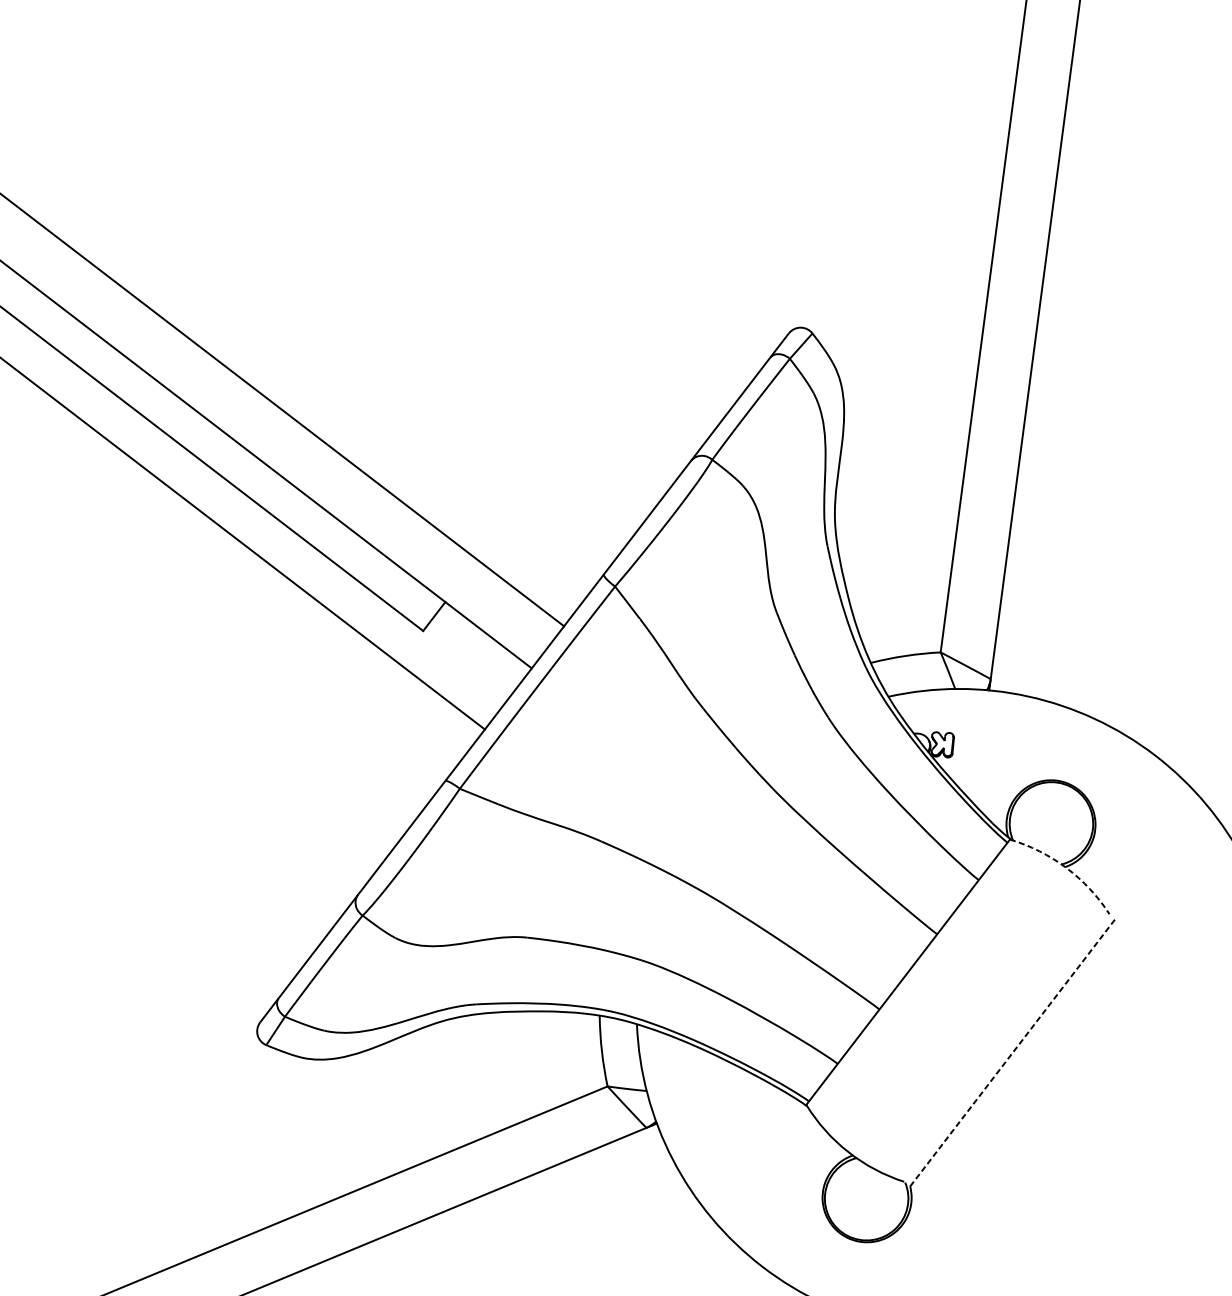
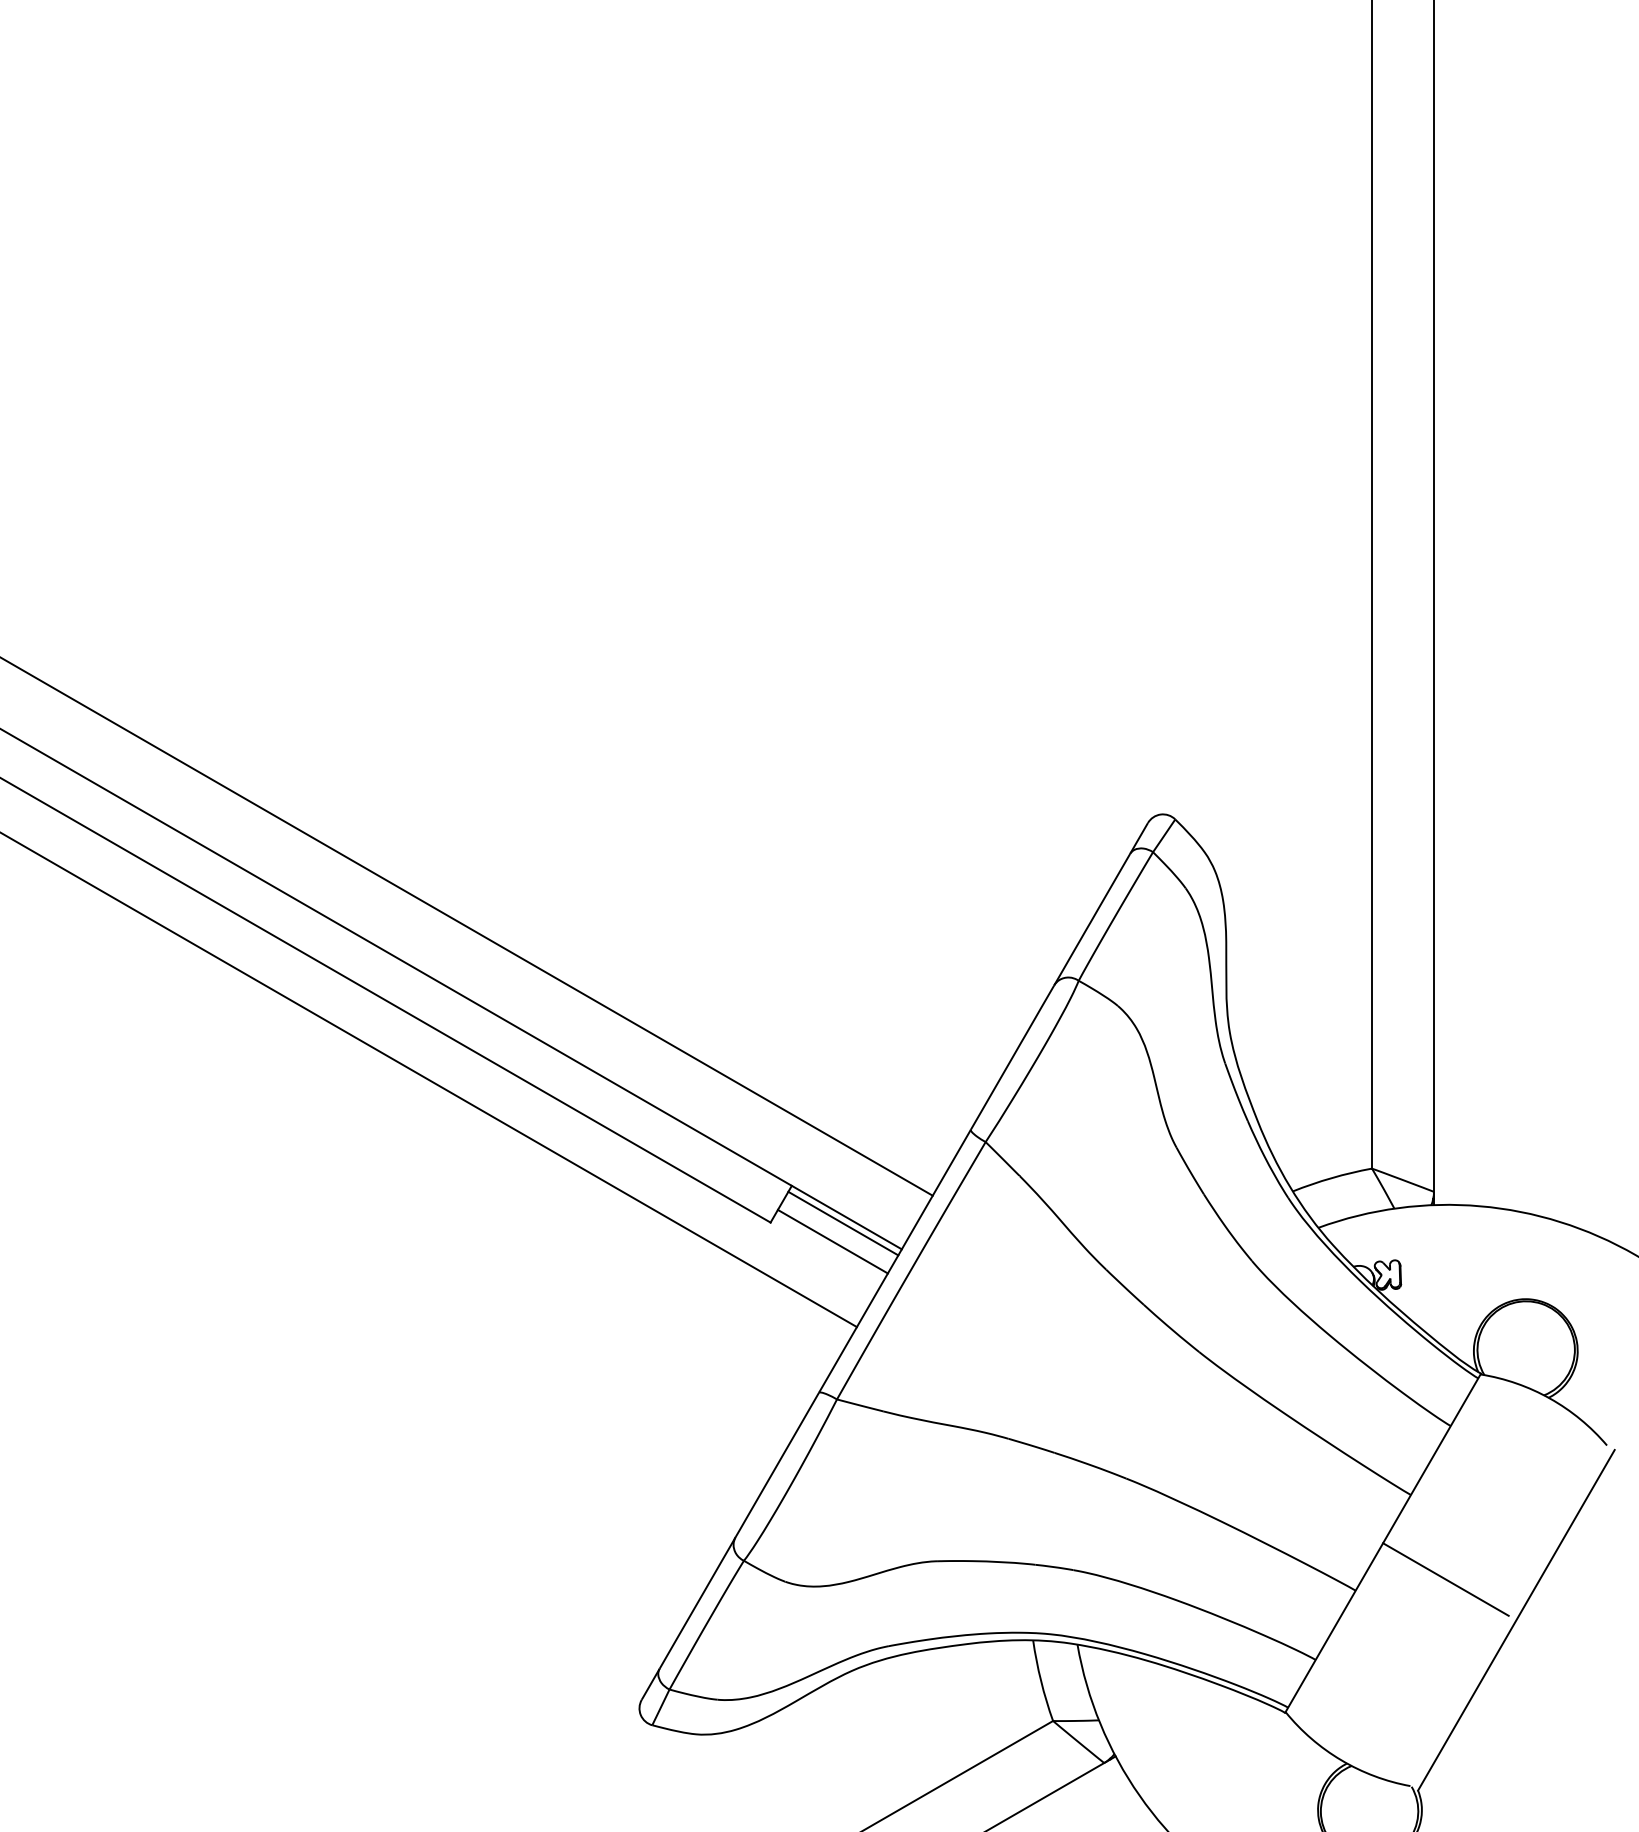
line: (485, 639) -> (843, 1223), added
line: (473, 653) -> (832, 1241), added
arc: (1066, 867) -> (1550, 1398), dashed -> solid
line: (957, 1010) -> (1445, 1579), added
line: (1012, 1052) -> (1516, 1620), dashed -> solid

